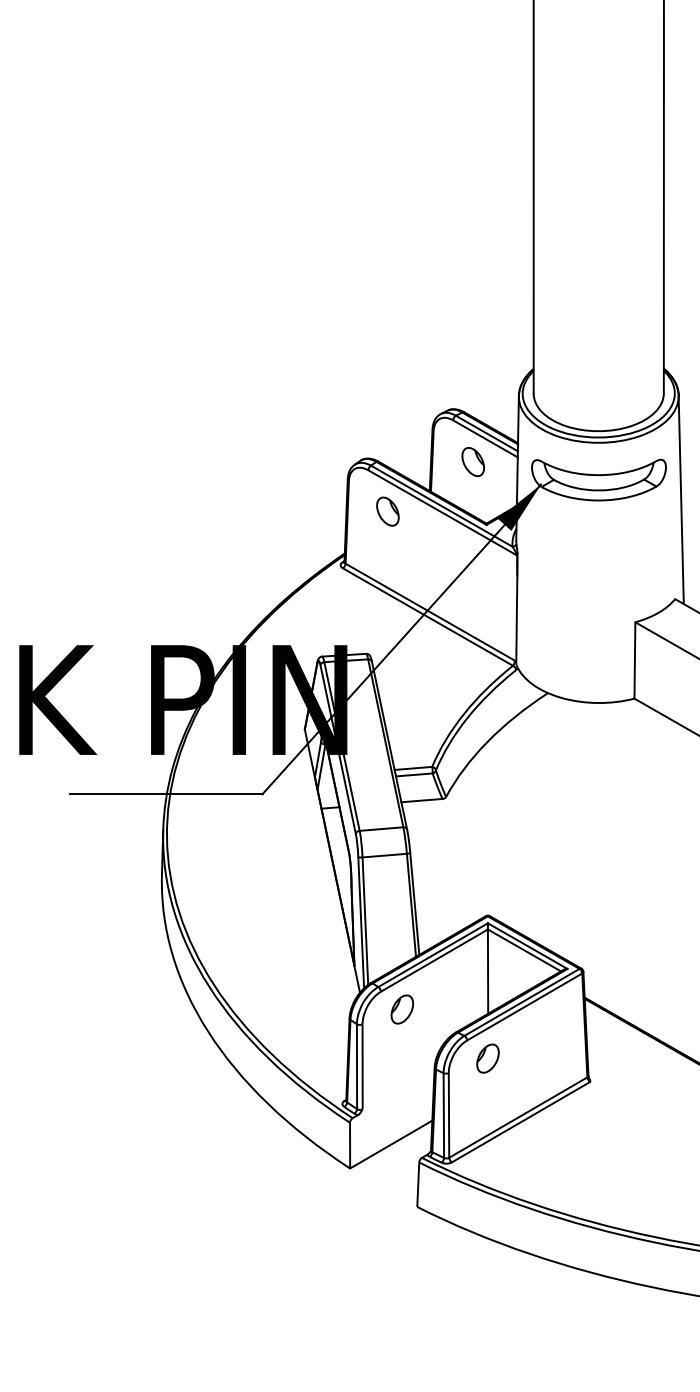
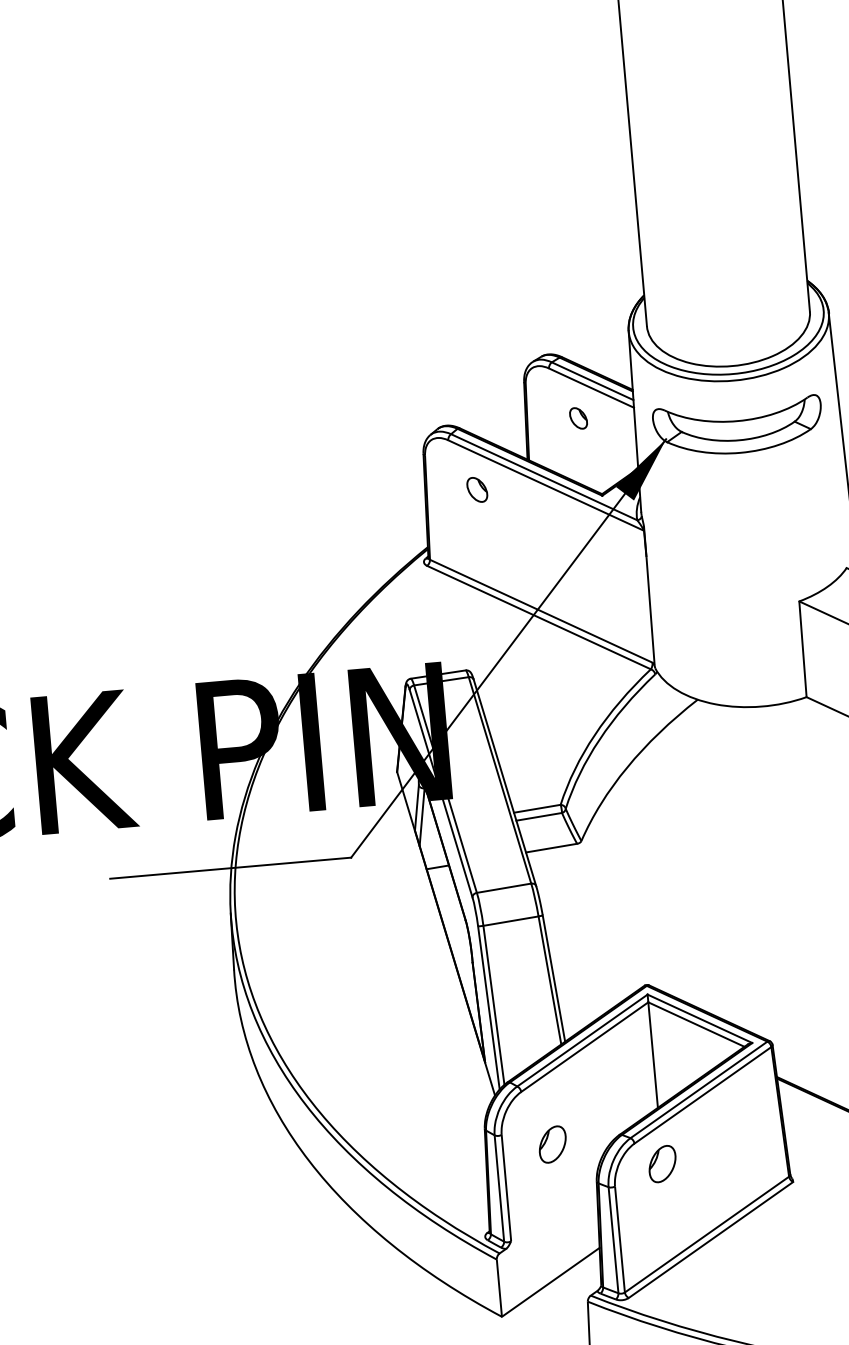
part: (472, 461) -> (577, 417), size x0.6
part: (387, 511) -> (476, 489), size x0.7
part: (401, 1009) -> (551, 1144), moved

